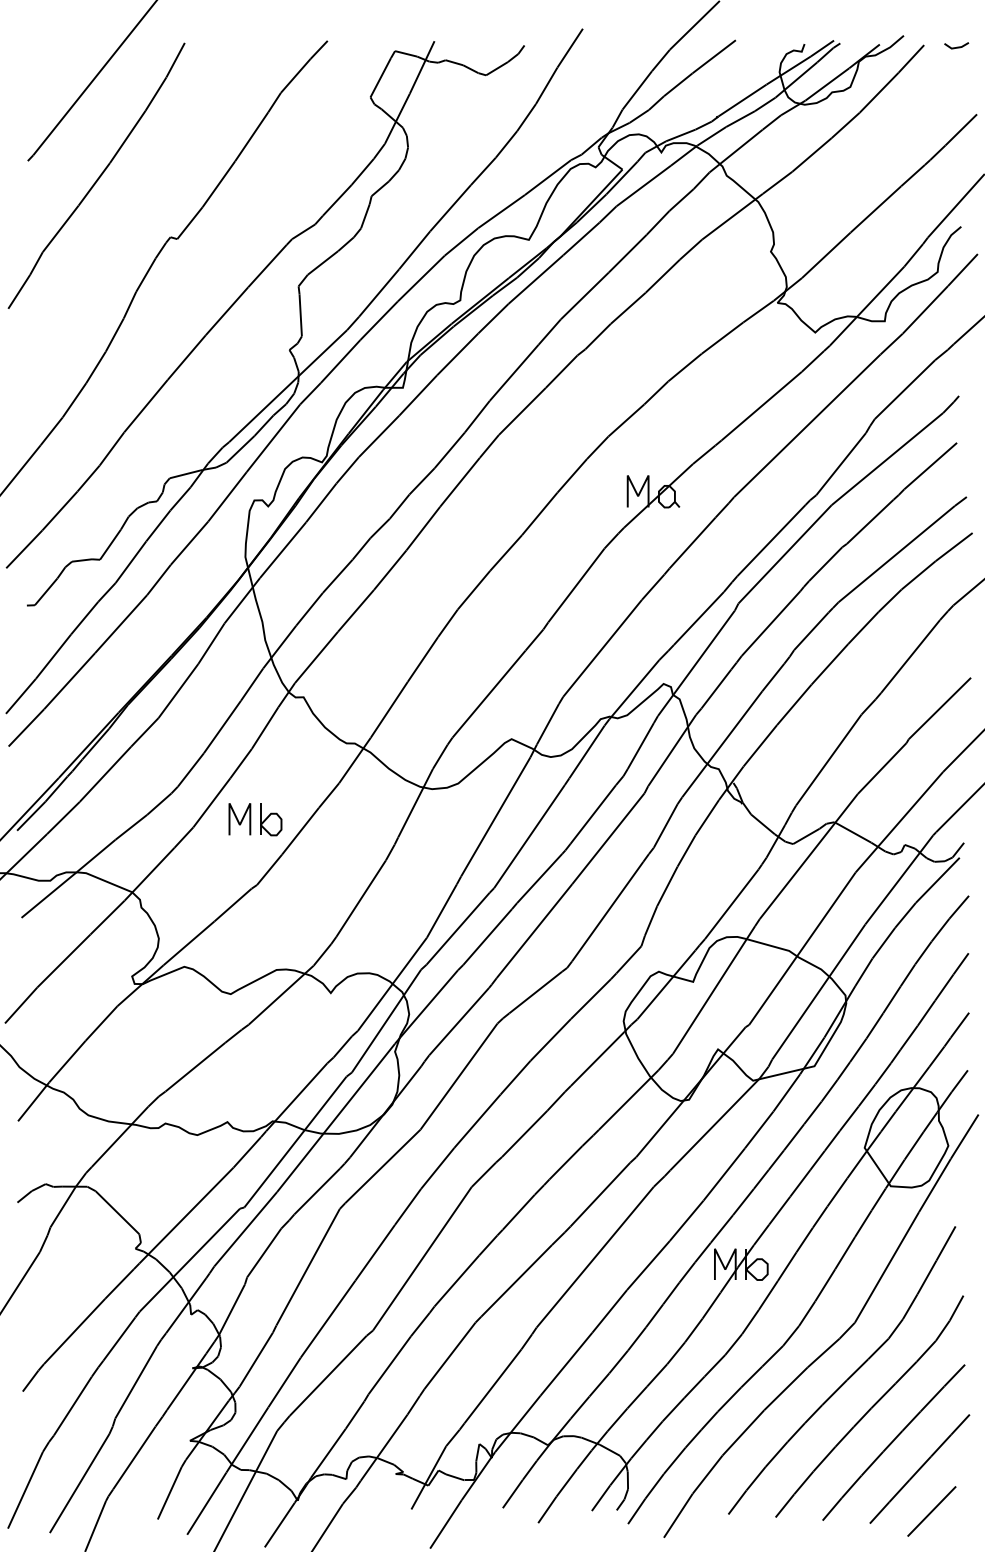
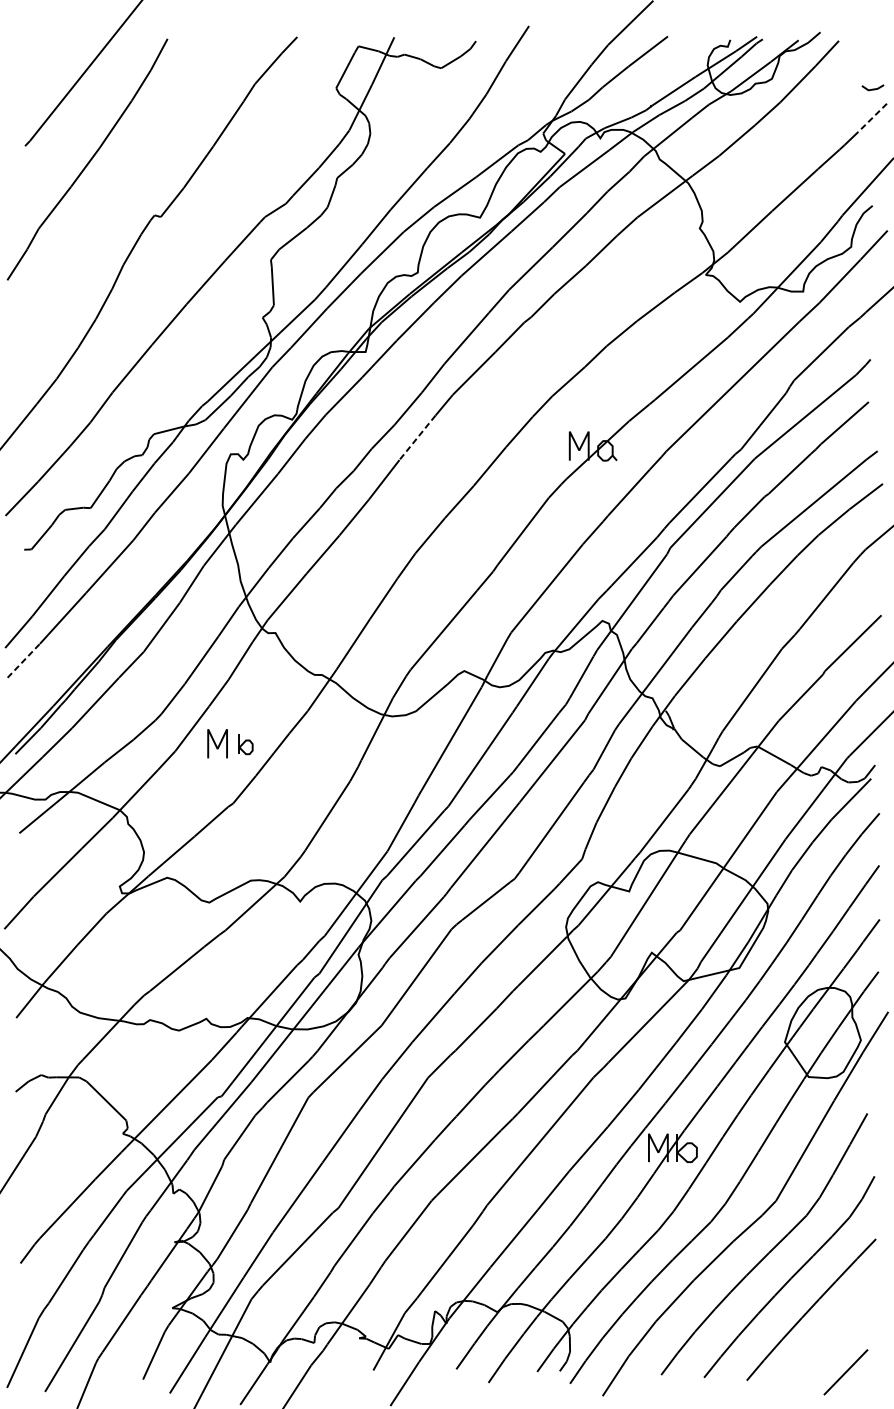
line: (956, 46) -> (872, 88), moved
line: (960, 130) -> (871, 118), solid -> dashed
line: (459, 482) -> (417, 438), solid -> dashed
line: (26, 727) -> (23, 660), solid -> dashed
part: (271, 819) -> (246, 743), size x0.7
line: (919, 1468) -> (834, 1333), removed

